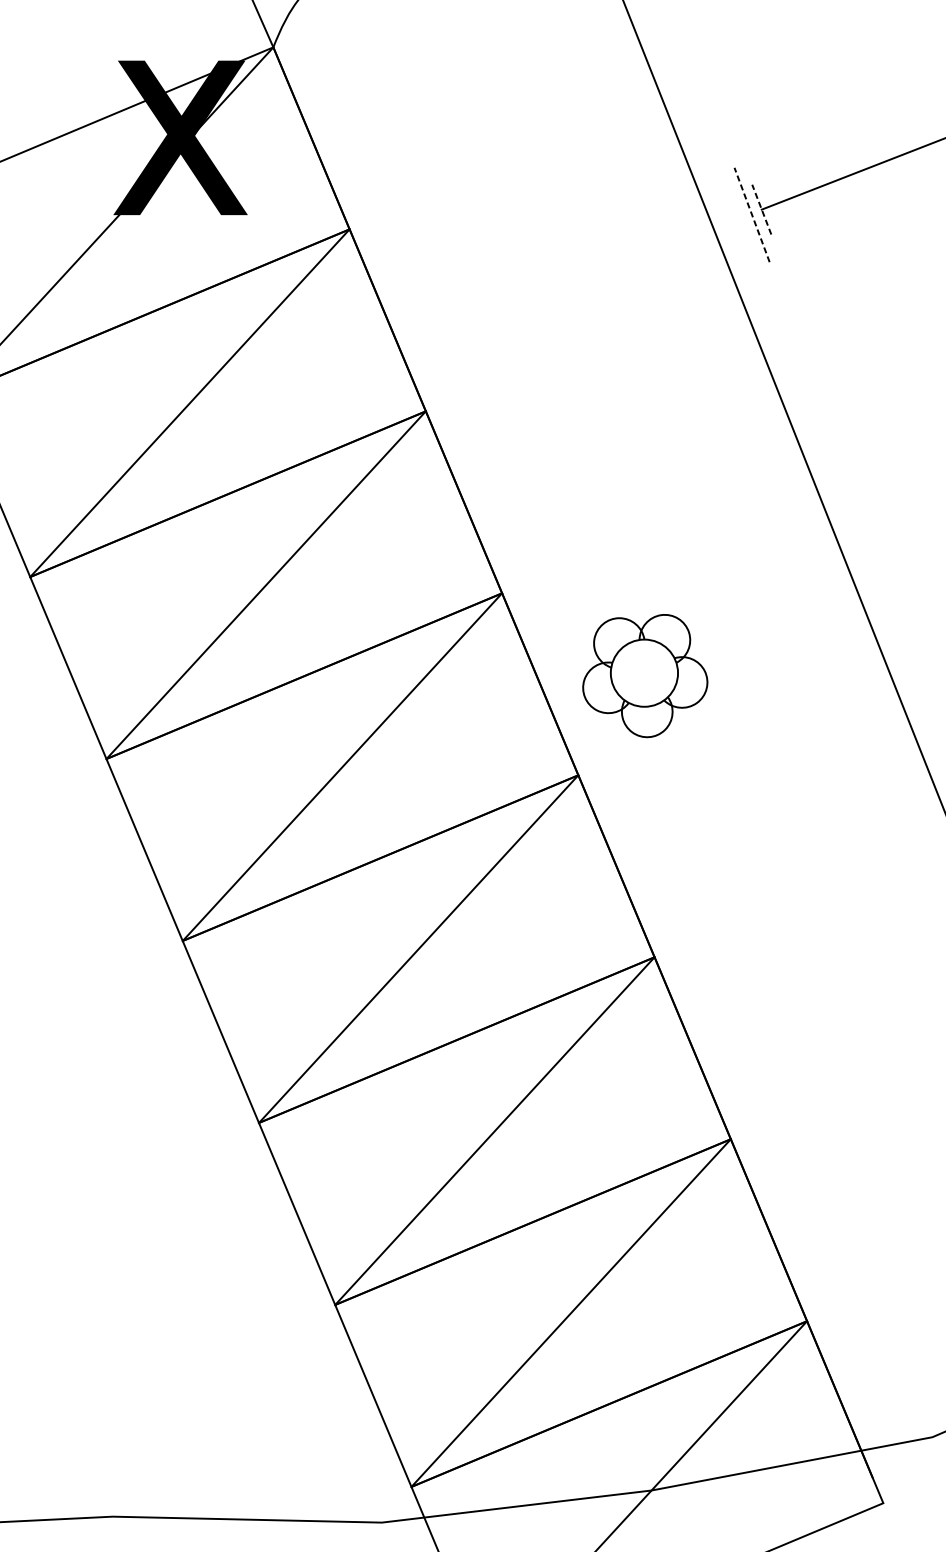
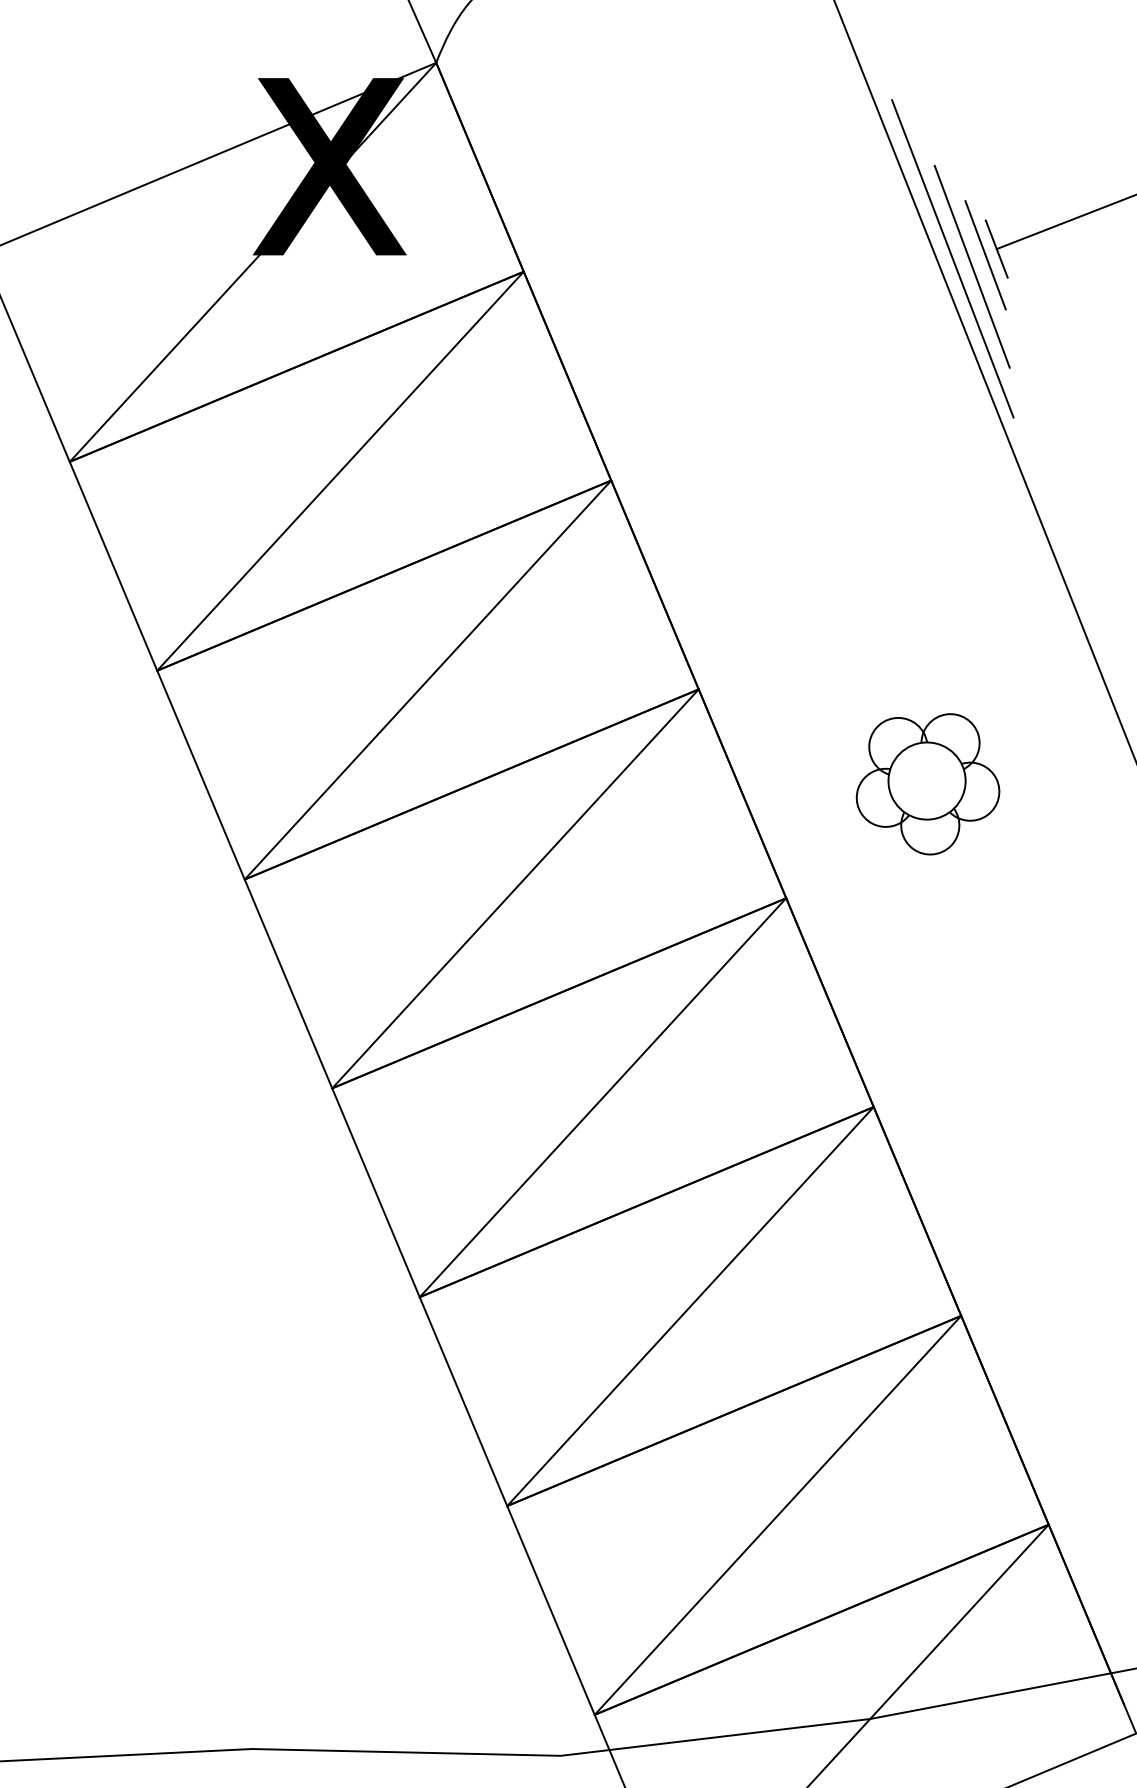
line: (761, 209) -> (996, 249), dashed -> solid
line: (751, 215) -> (985, 255), dashed -> solid
line: (723, 217) -> (952, 258), added
line: (739, 224) -> (971, 266), added
part: (644, 676) -> (927, 784), moved

